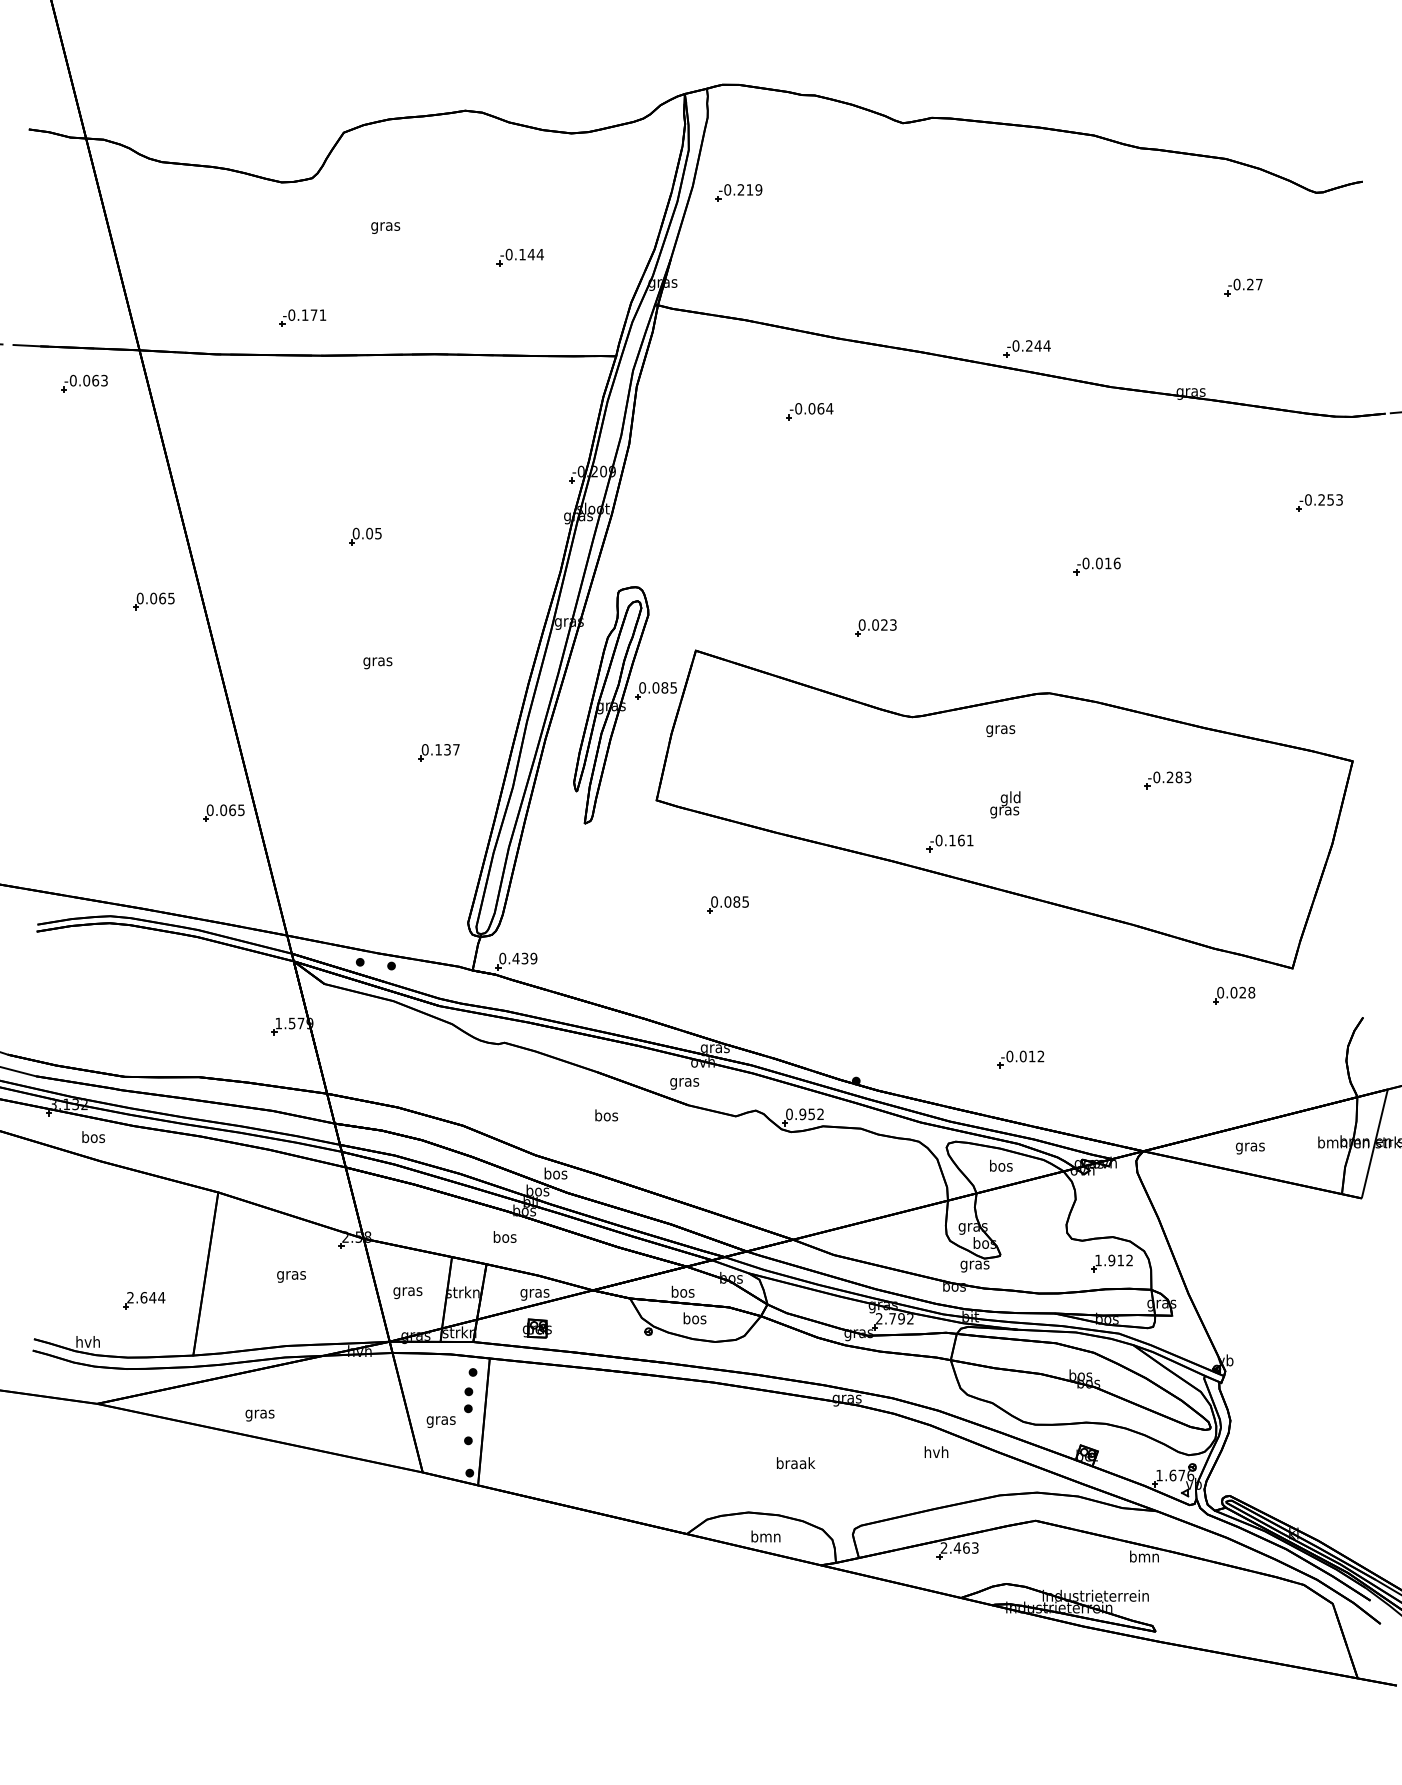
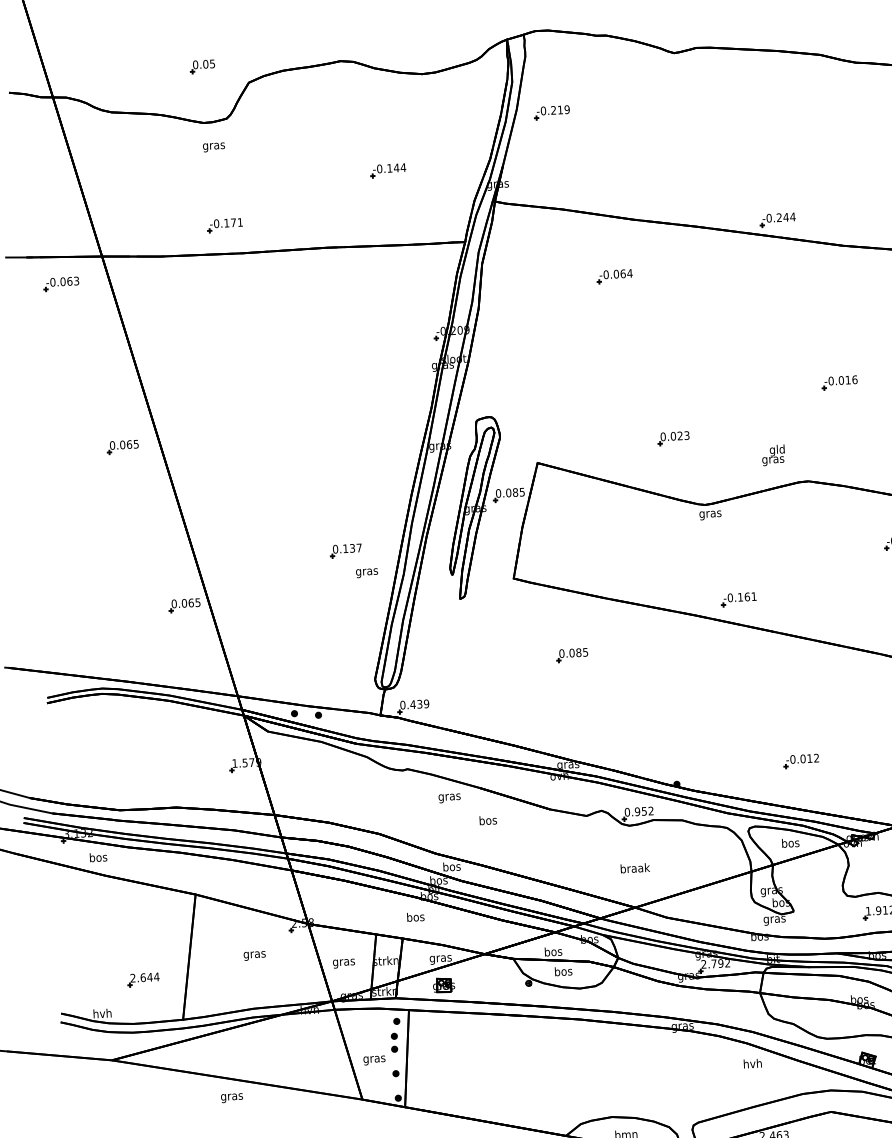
text: (385, 227) -> (213, 146), moved
part: (365, 536) -> (202, 66), moved
text: (377, 663) -> (366, 573), moved
text: (1000, 731) -> (710, 515), moved
text: (1005, 804) -> (773, 455), moved
text: (684, 1083) -> (449, 798), moved
text: (259, 1415) -> (231, 1098), moved
text: (796, 1463) -> (635, 868), moved

